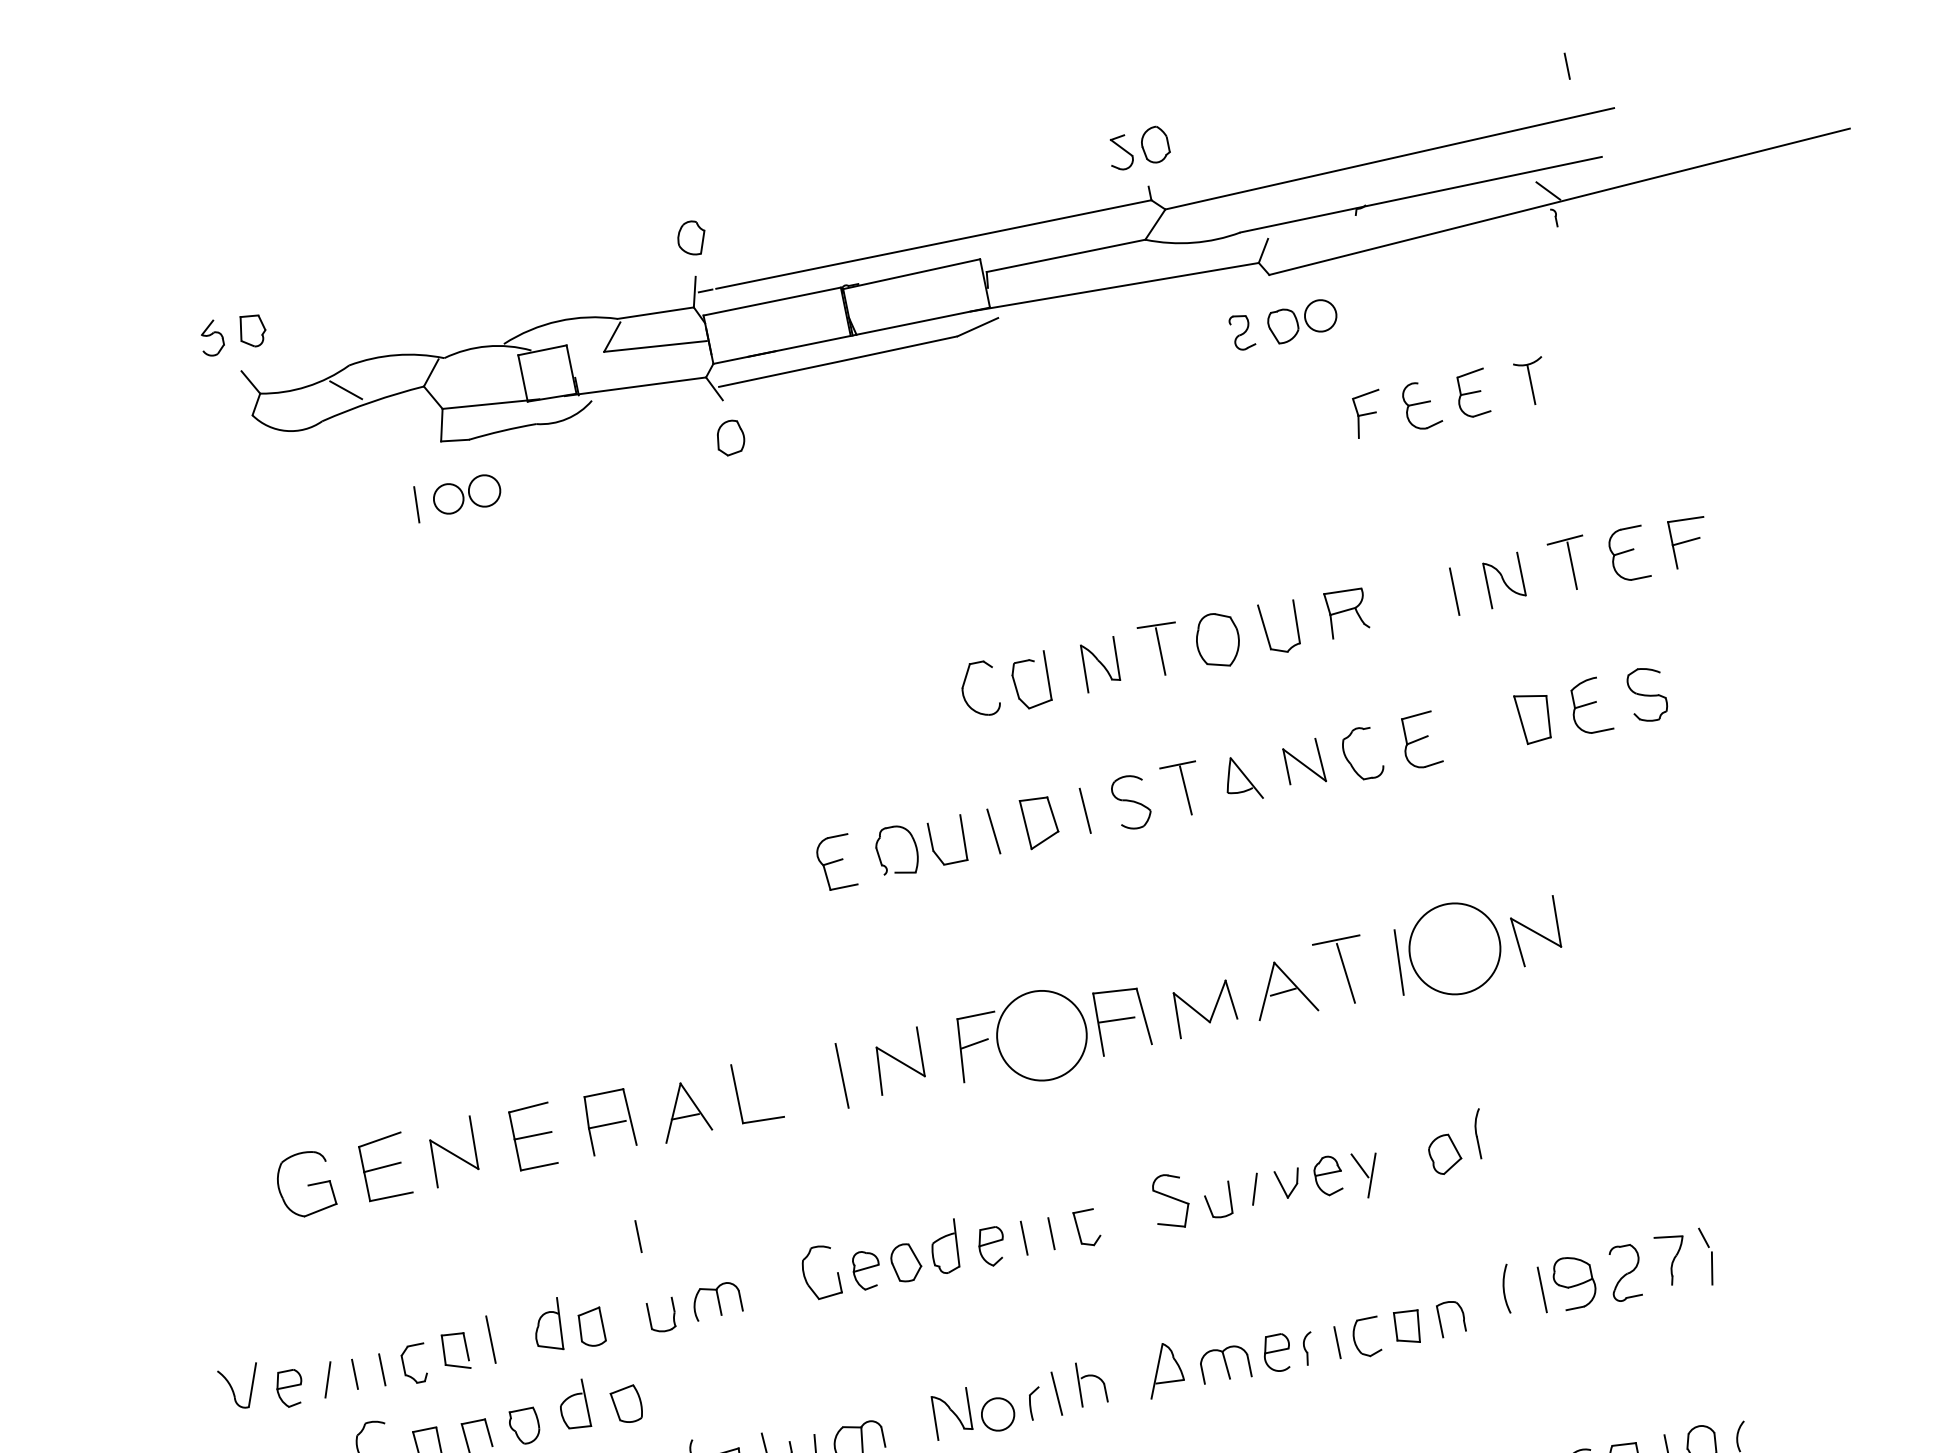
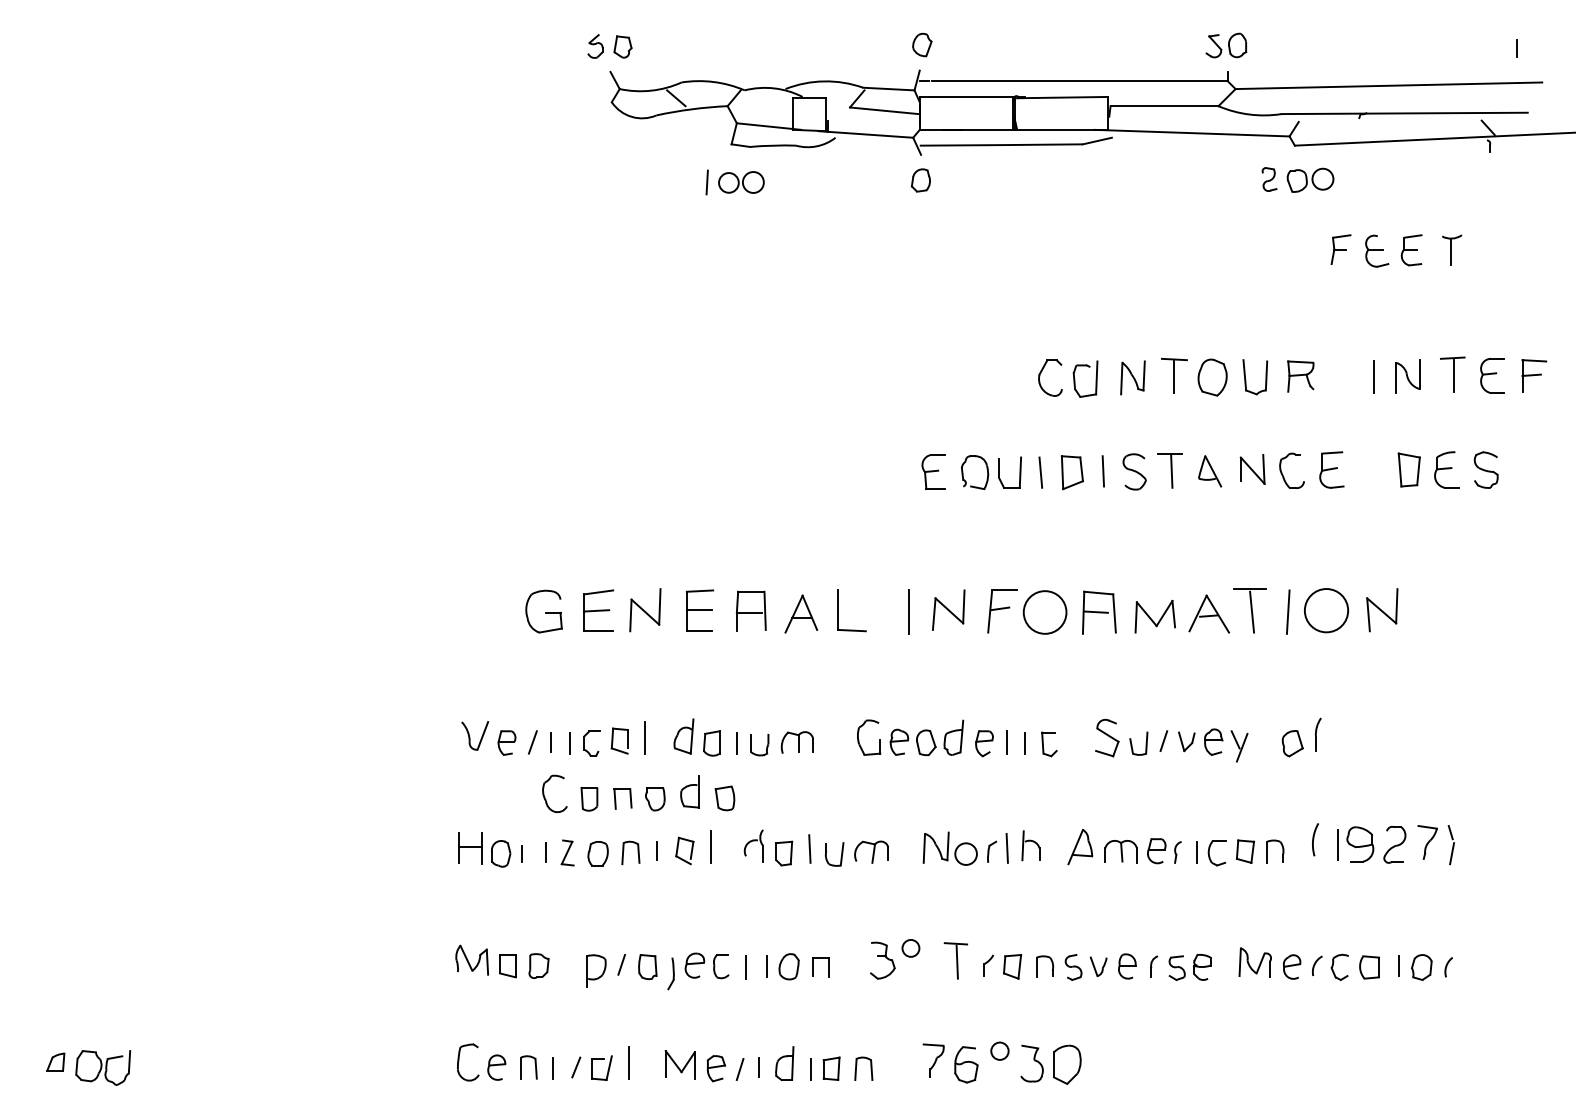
circle: (1454, 948) -> (1326, 610), size x0.71
circle: (1041, 1035) -> (1044, 612), size x0.71
line: (638, 1237) -> (736, 743), moved

